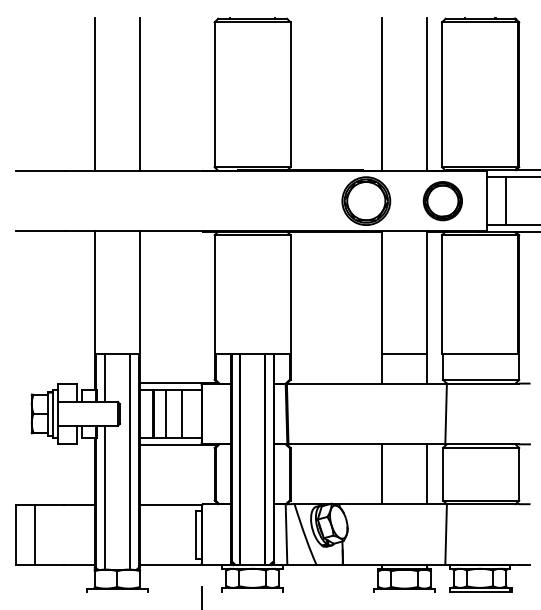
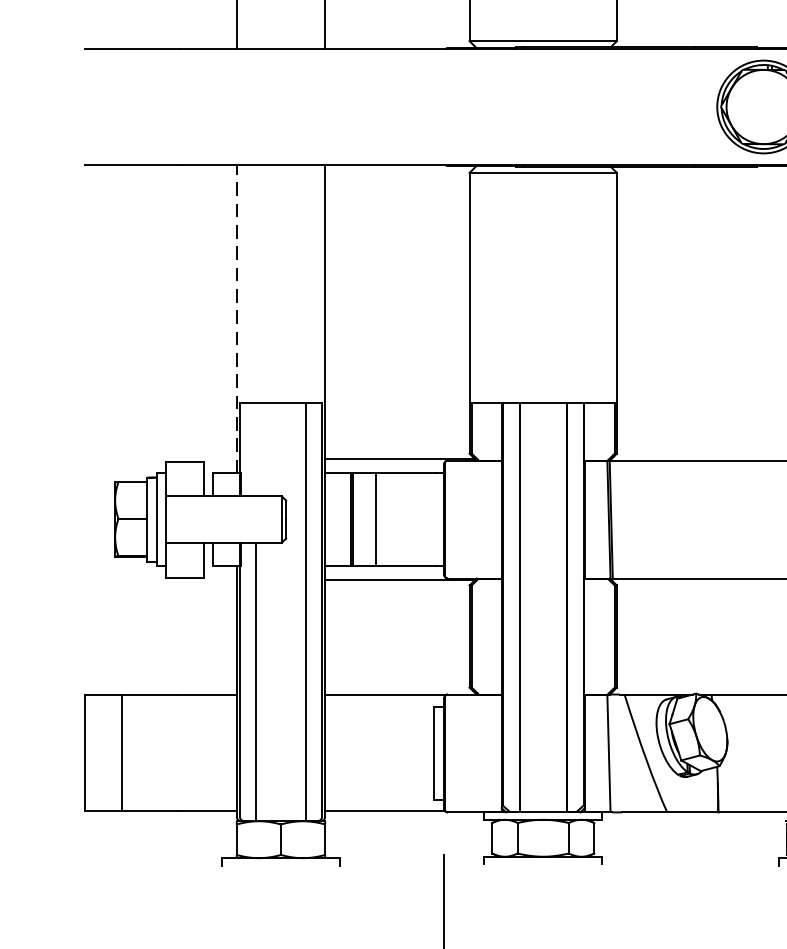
line: (94, 310) -> (236, 318), solid -> dashed
line: (104, 377) -> (256, 448), removed
line: (181, 413) -> (405, 518), removed

